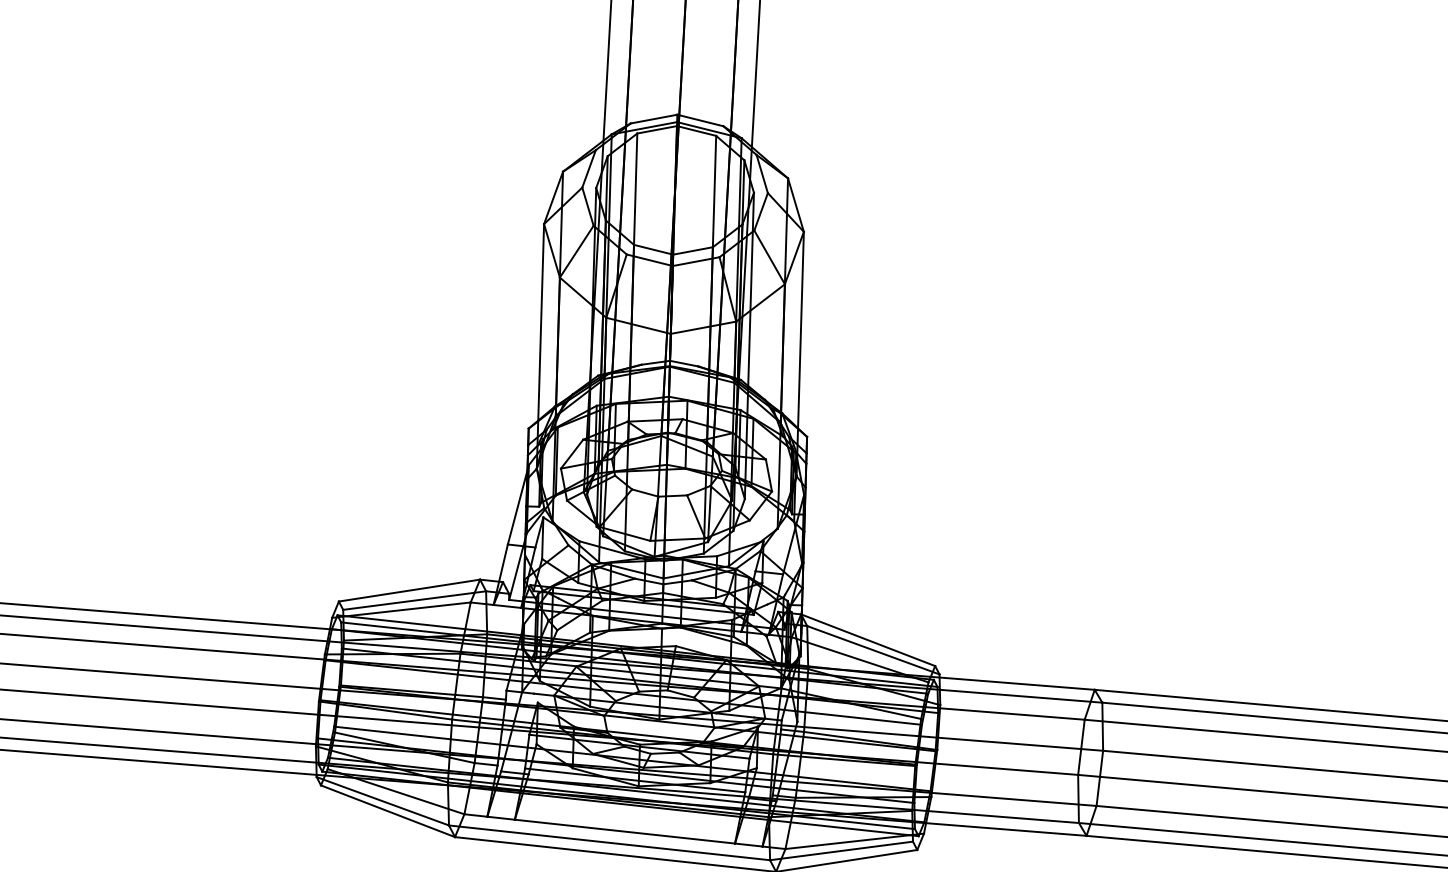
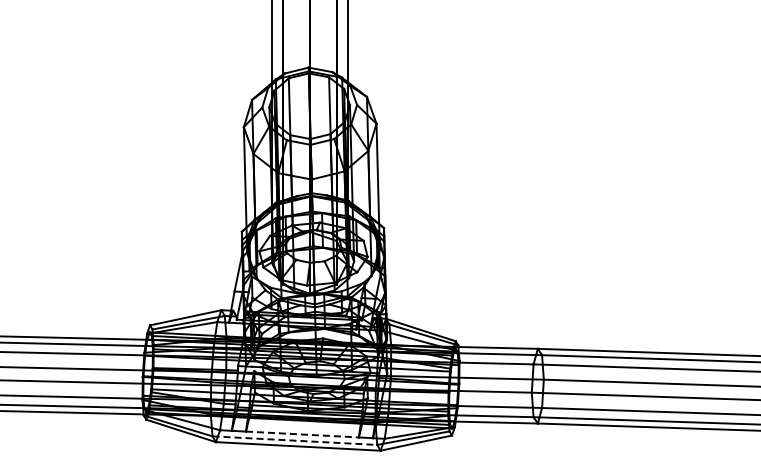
line: (625, 831) -> (302, 434), solid -> dashed
line: (610, 842) -> (295, 440), solid -> dashed

